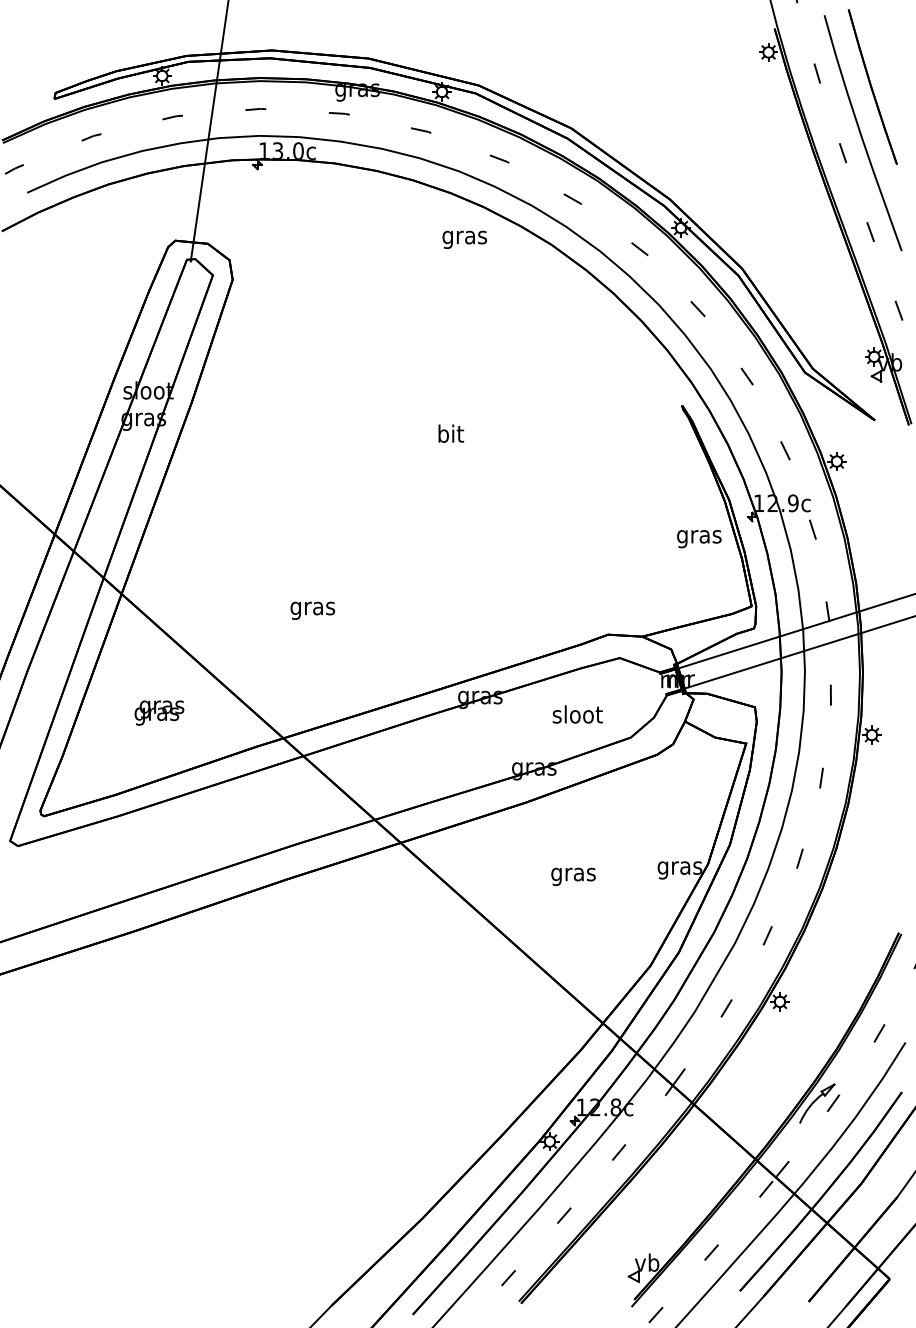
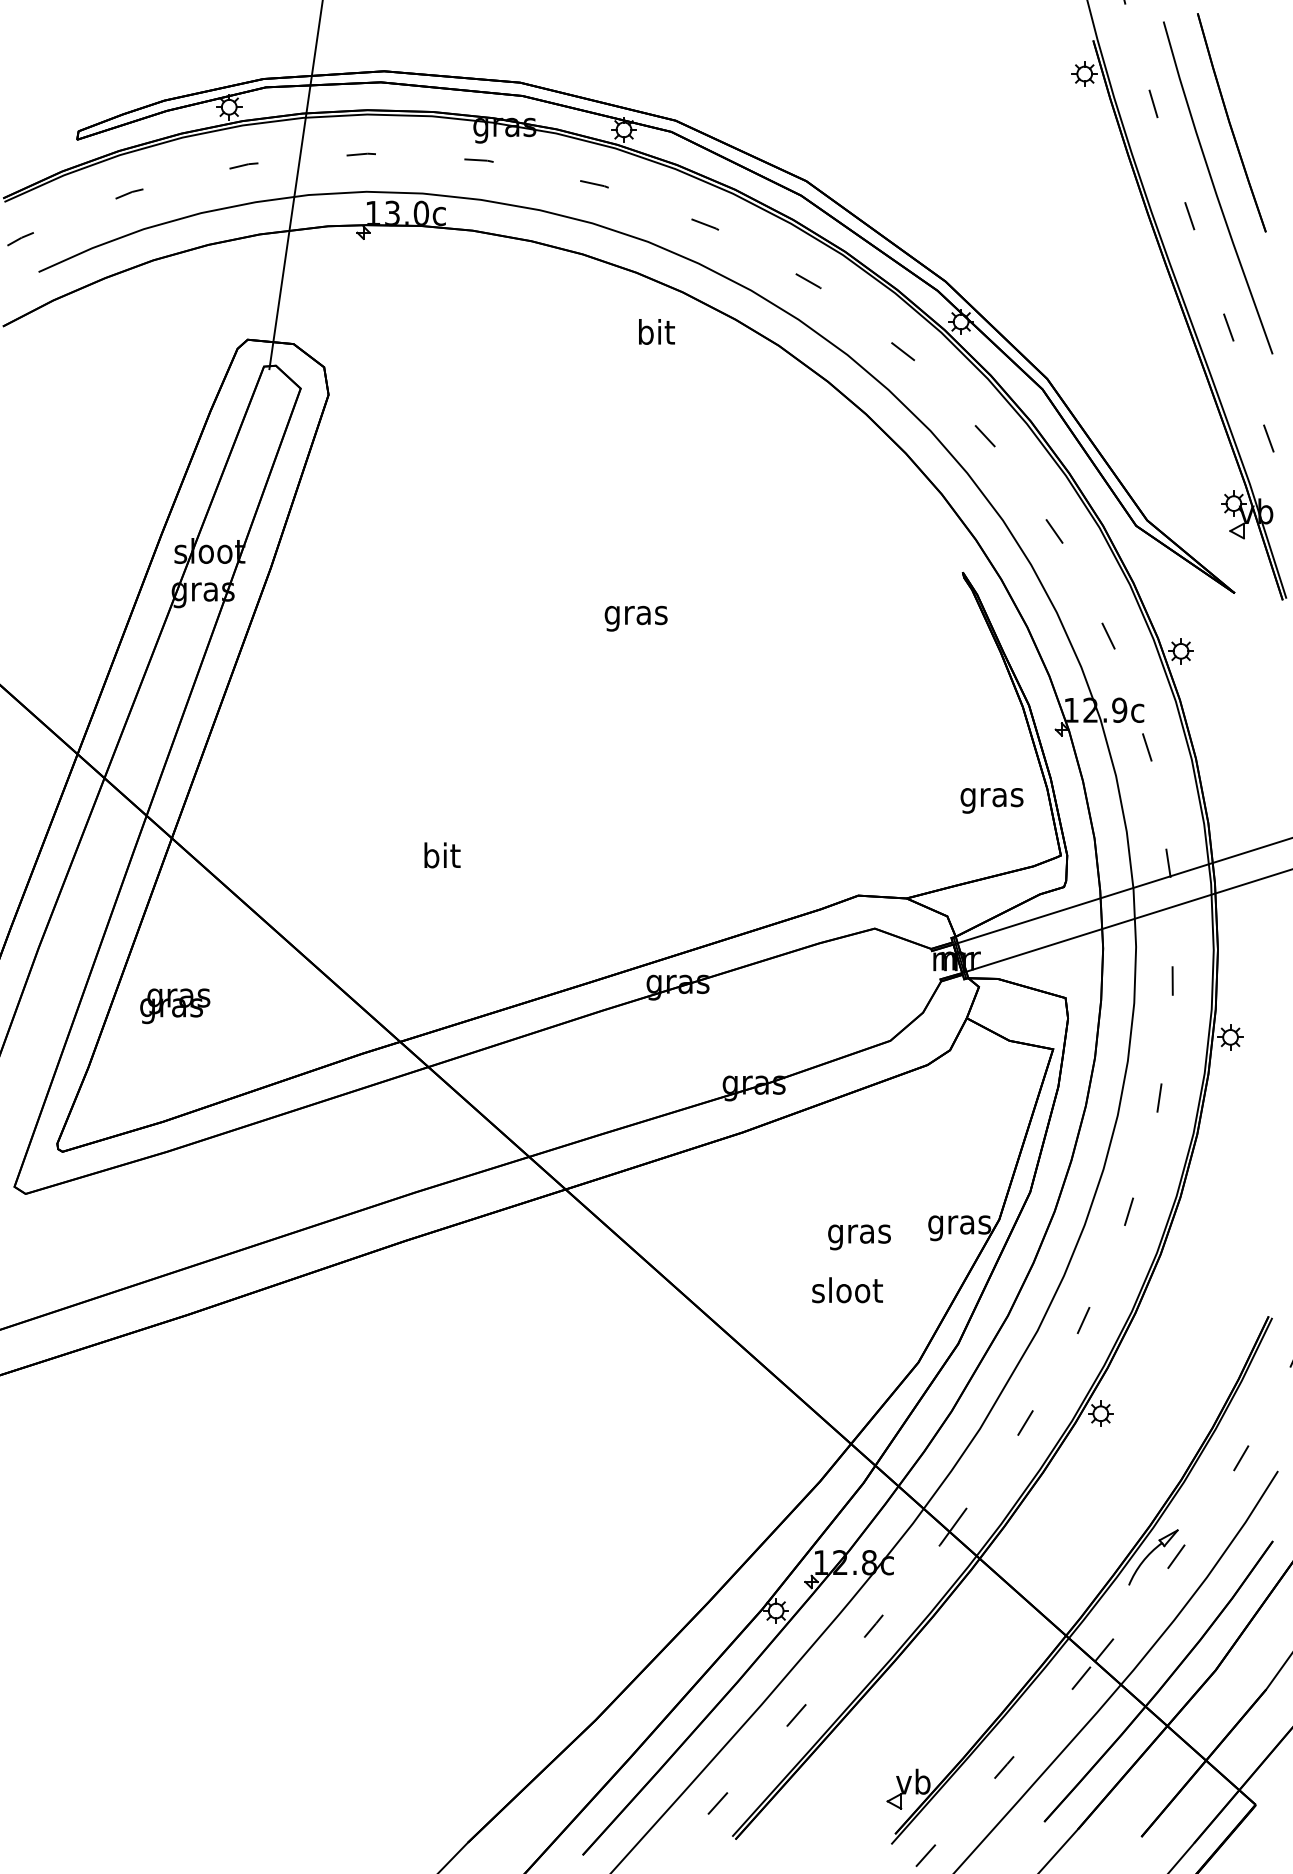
text: (464, 237) -> (655, 335), gras -> bit
text: (450, 436) -> (635, 615), bit -> gras
text: (698, 538) -> (991, 800), moved
text: (312, 608) -> (441, 858), gras -> bit
text: (159, 713) -> (175, 1006), moved
text: (577, 714) -> (847, 1290), moved
text: (573, 876) -> (859, 1237), moved

